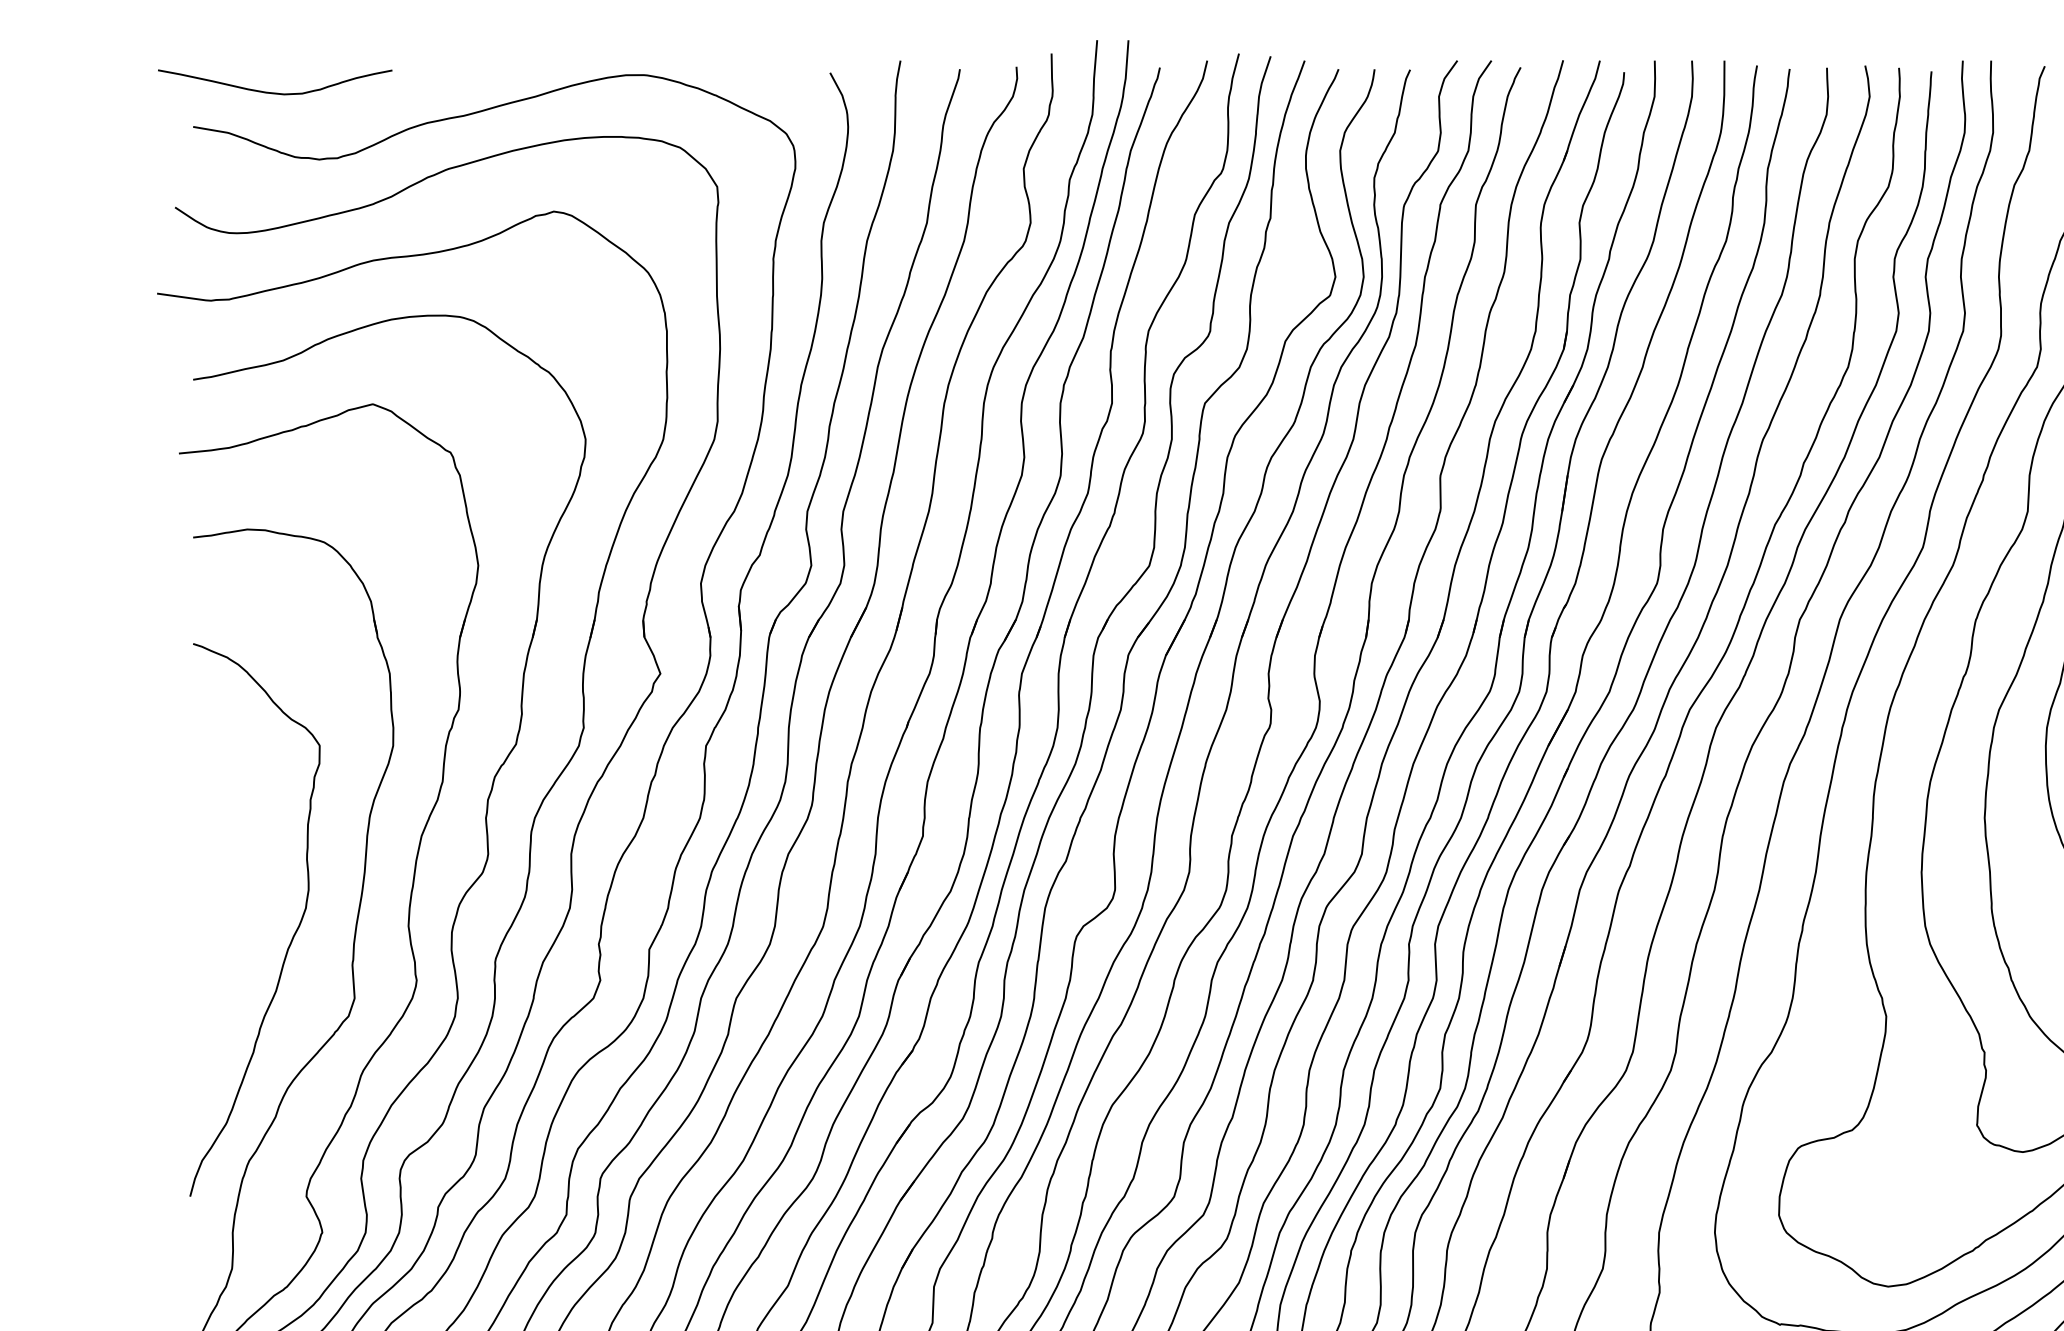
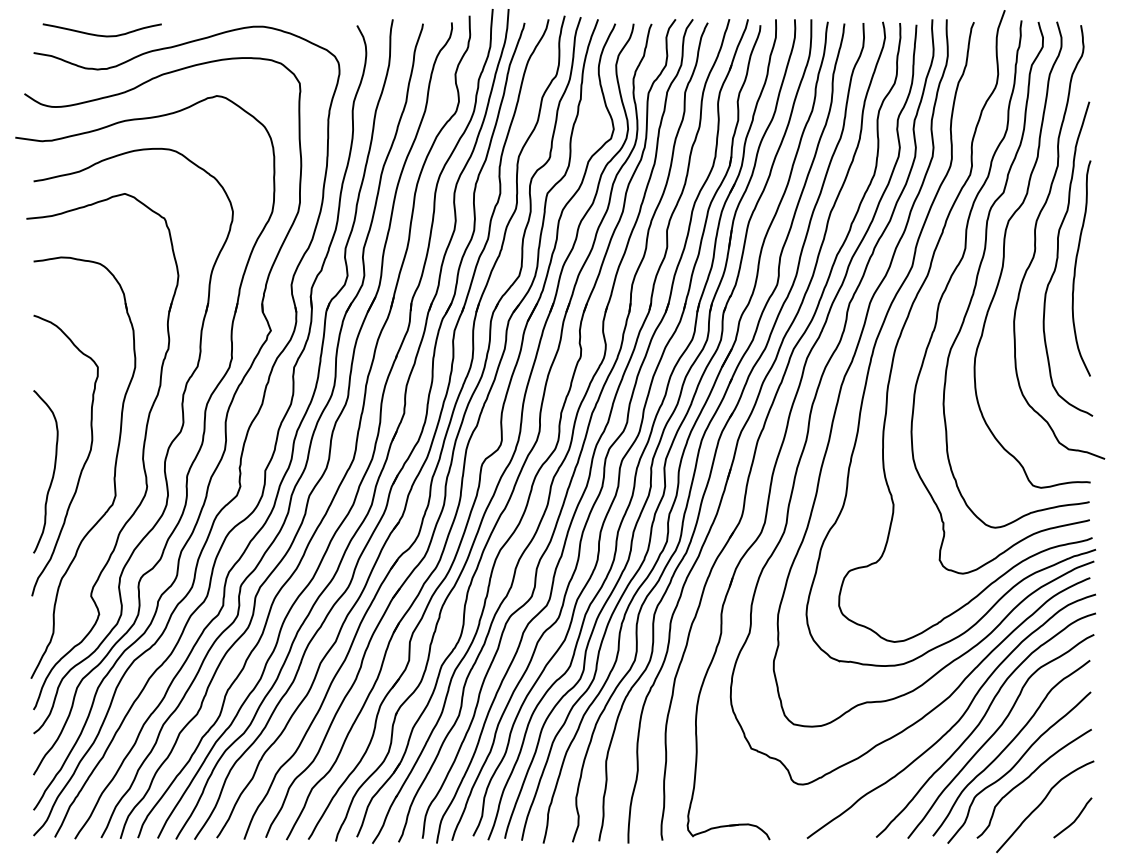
curve: (269, 90) -> (99, 34), moved
curve: (230, 954) -> (52, 473), added

